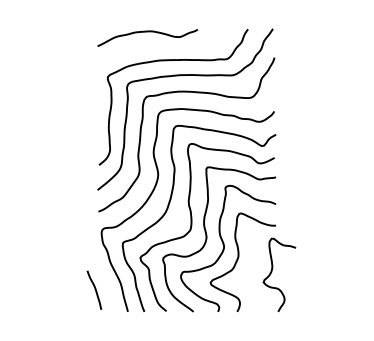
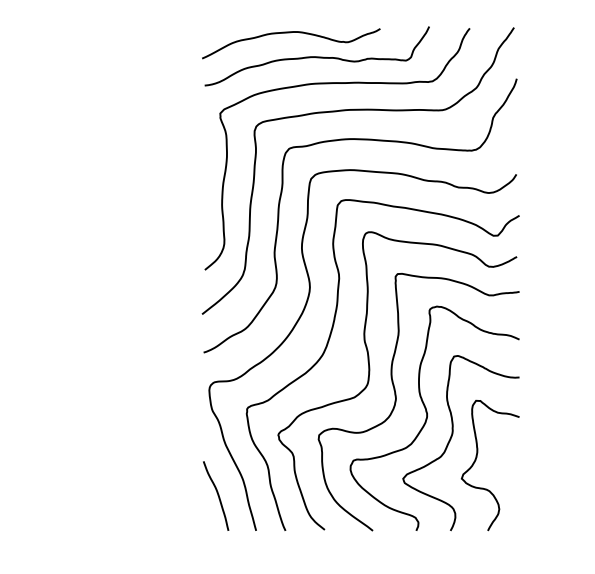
curve: (162, 45) -> (317, 57), added
curve: (272, 272) -> (477, 460), moved
curve: (94, 289) -> (216, 494), moved

